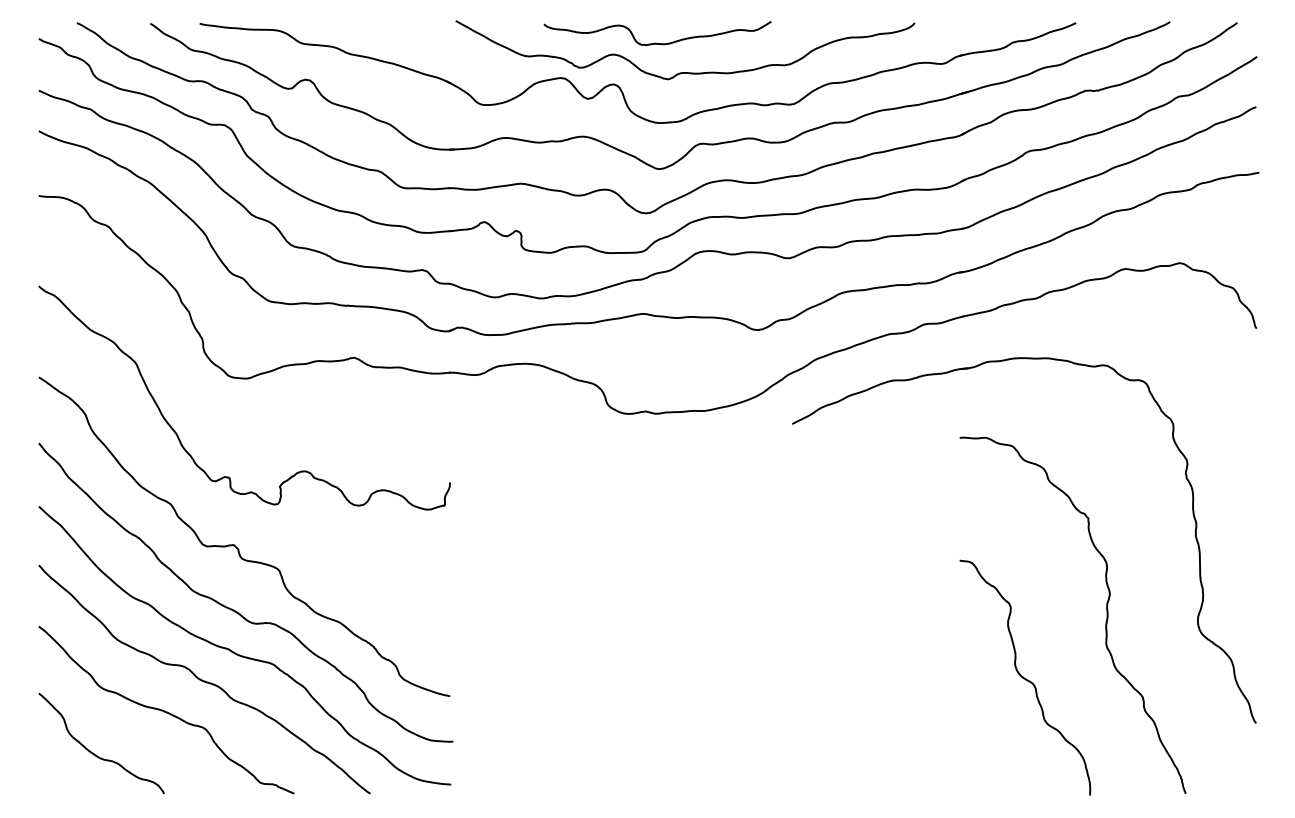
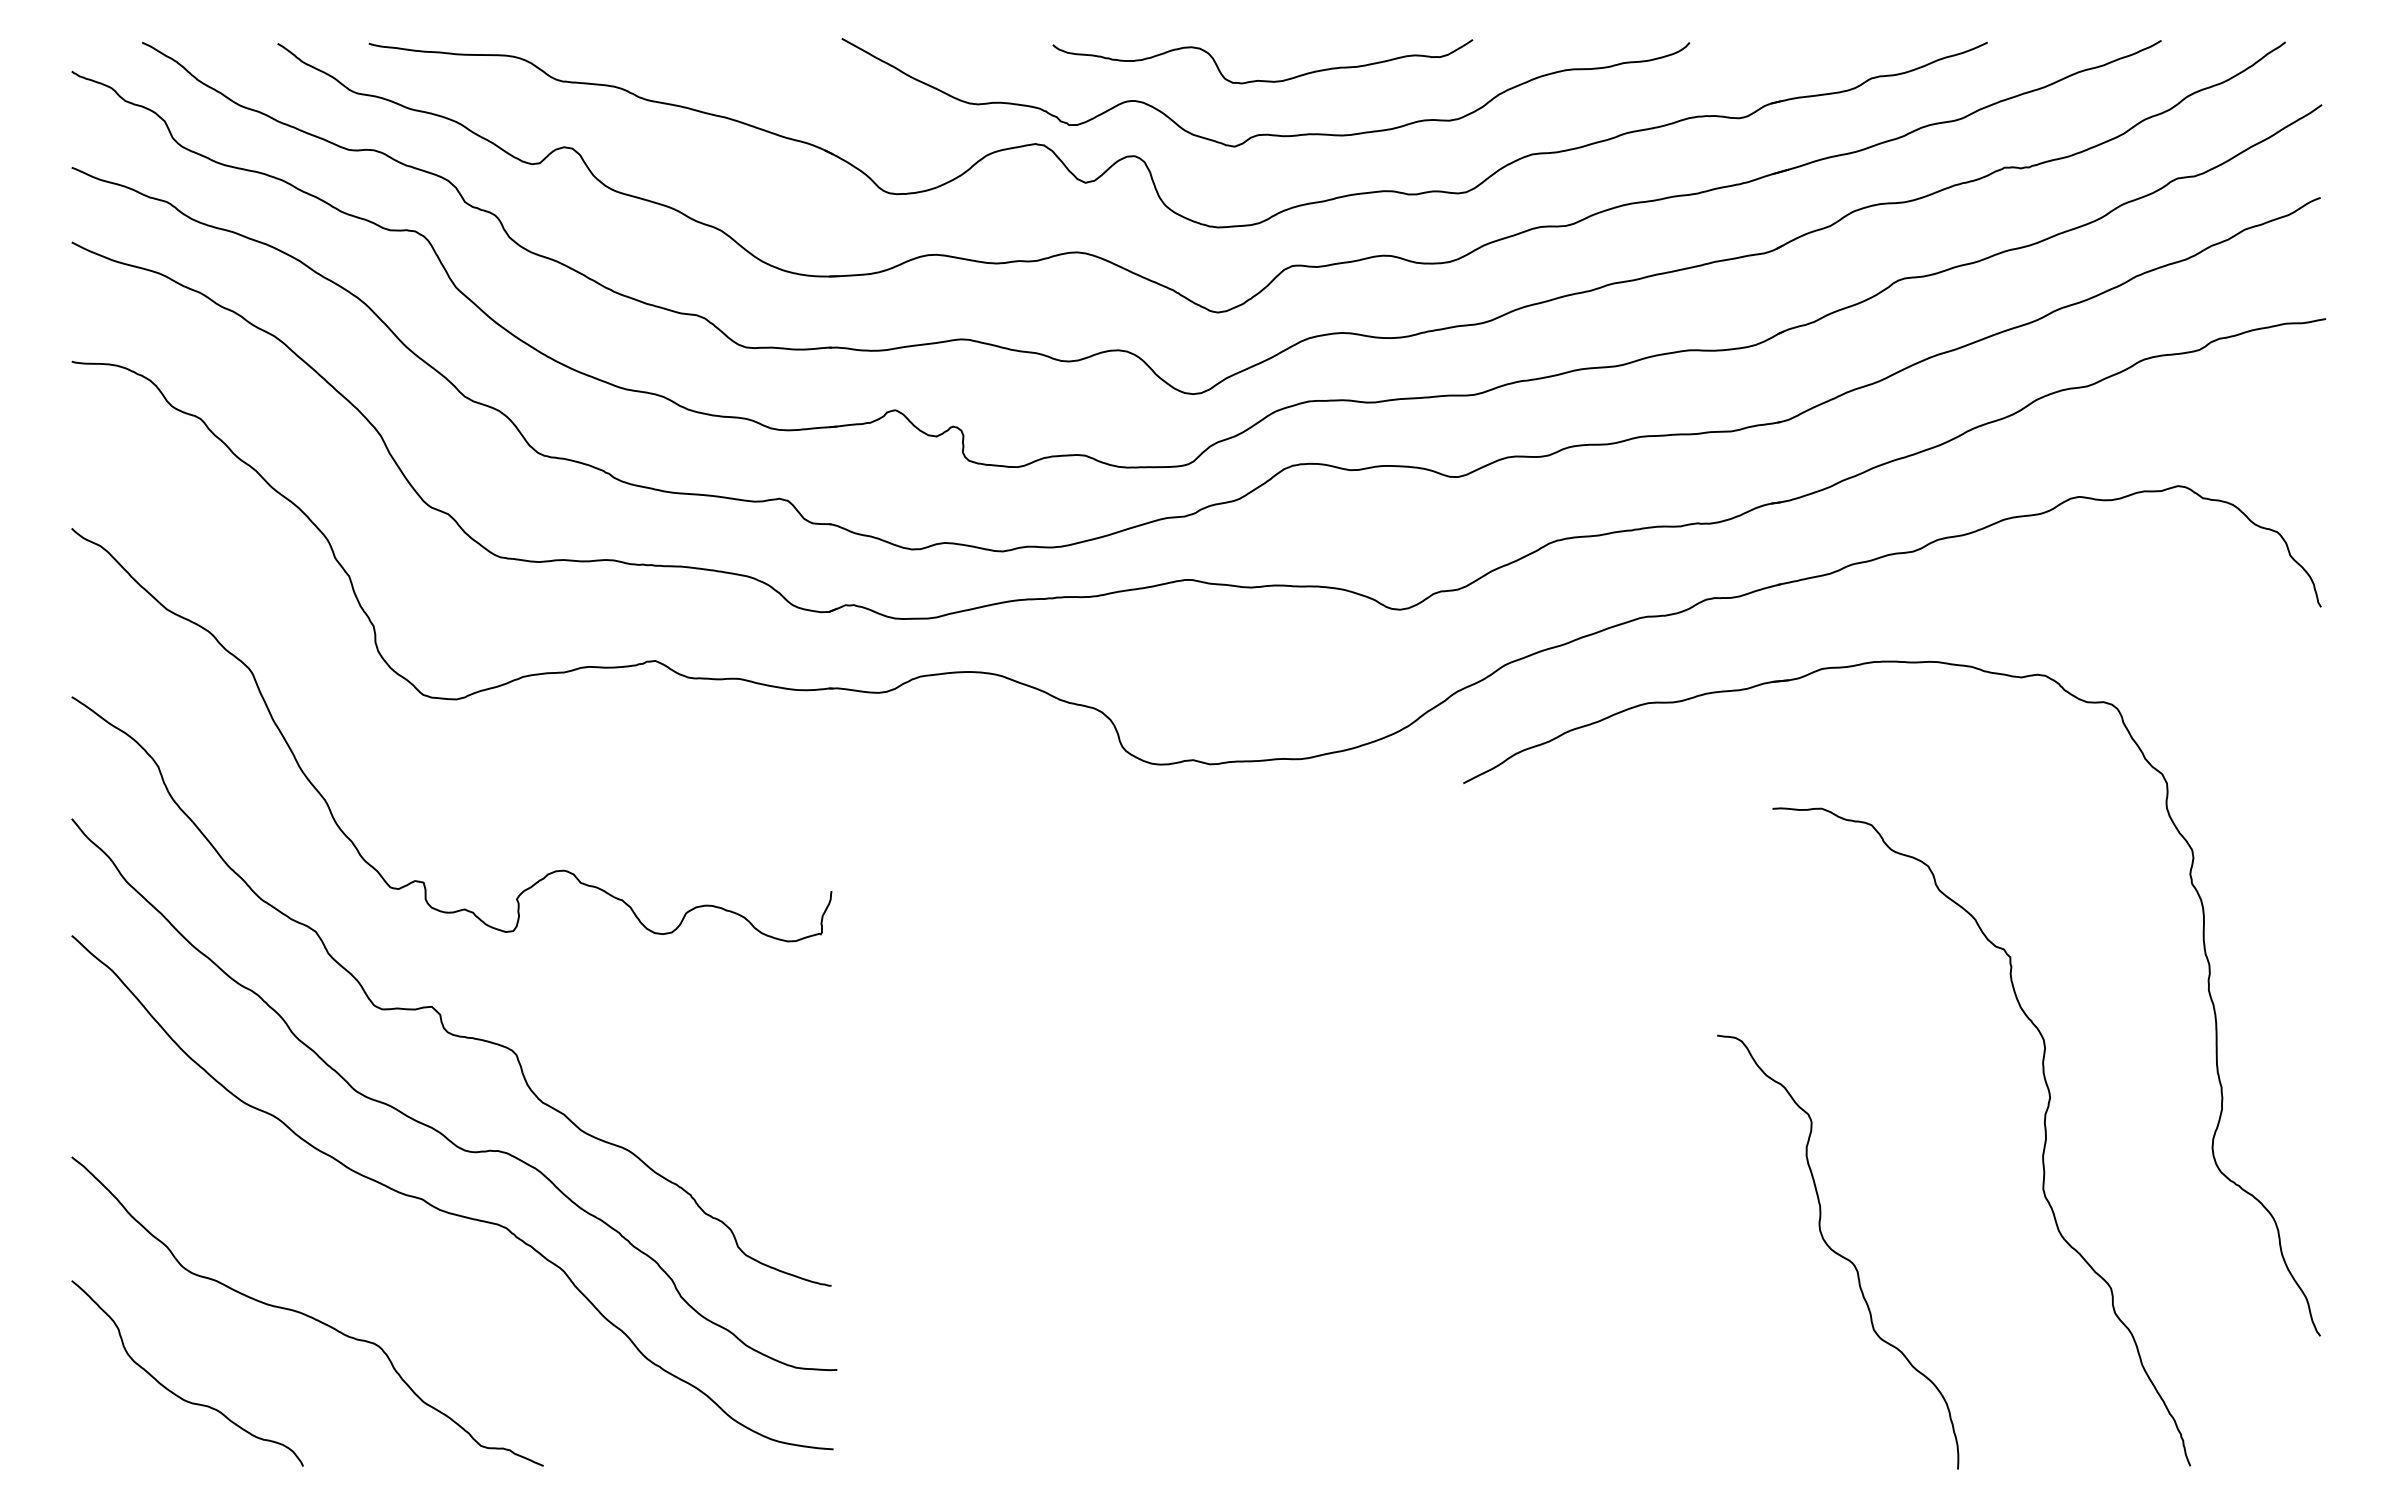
curve: (656, 42) -> (1260, 78), moved
curve: (1024, 677) -> (1836, 1251), moved
curve: (204, 680) -> (377, 1256), removed

